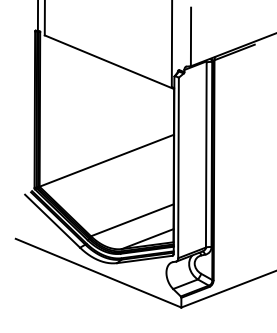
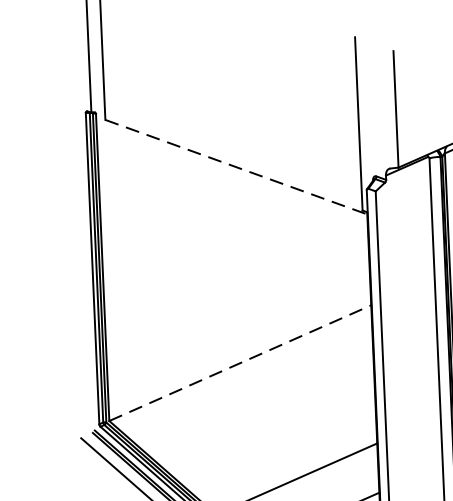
line: (109, 62) -> (236, 167), solid -> dashed
line: (106, 160) -> (239, 362), solid -> dashed

